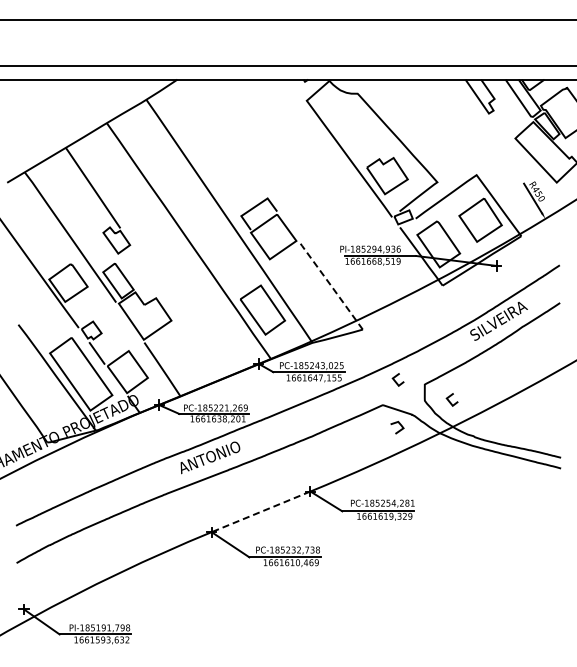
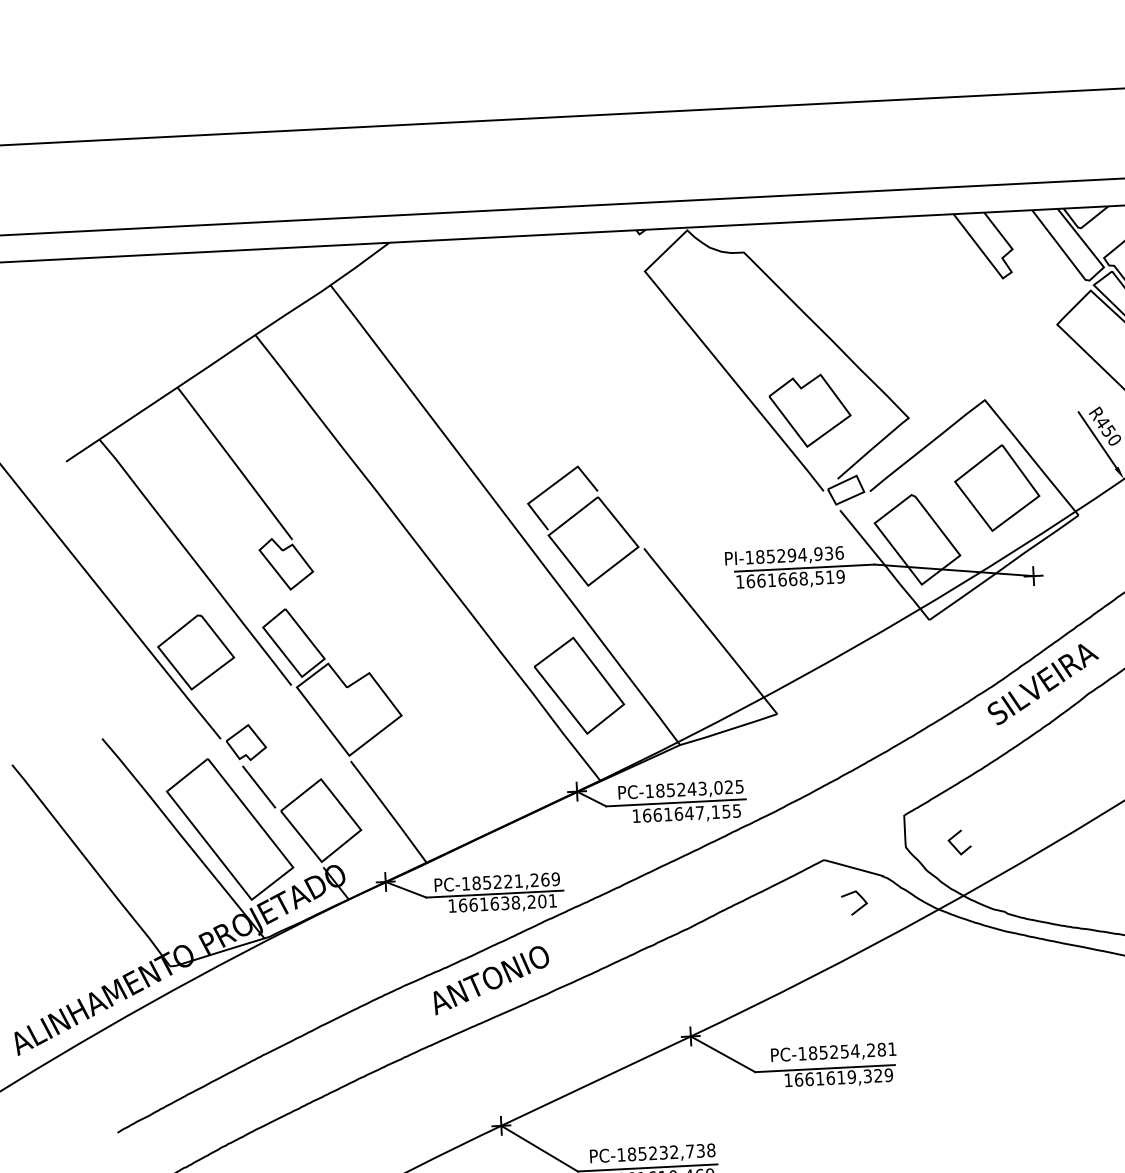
line: (330, 284) -> (709, 628), dashed -> solid
line: (395, 380) -> (846, 810), removed
line: (260, 512) -> (595, 1082), dashed -> solid

